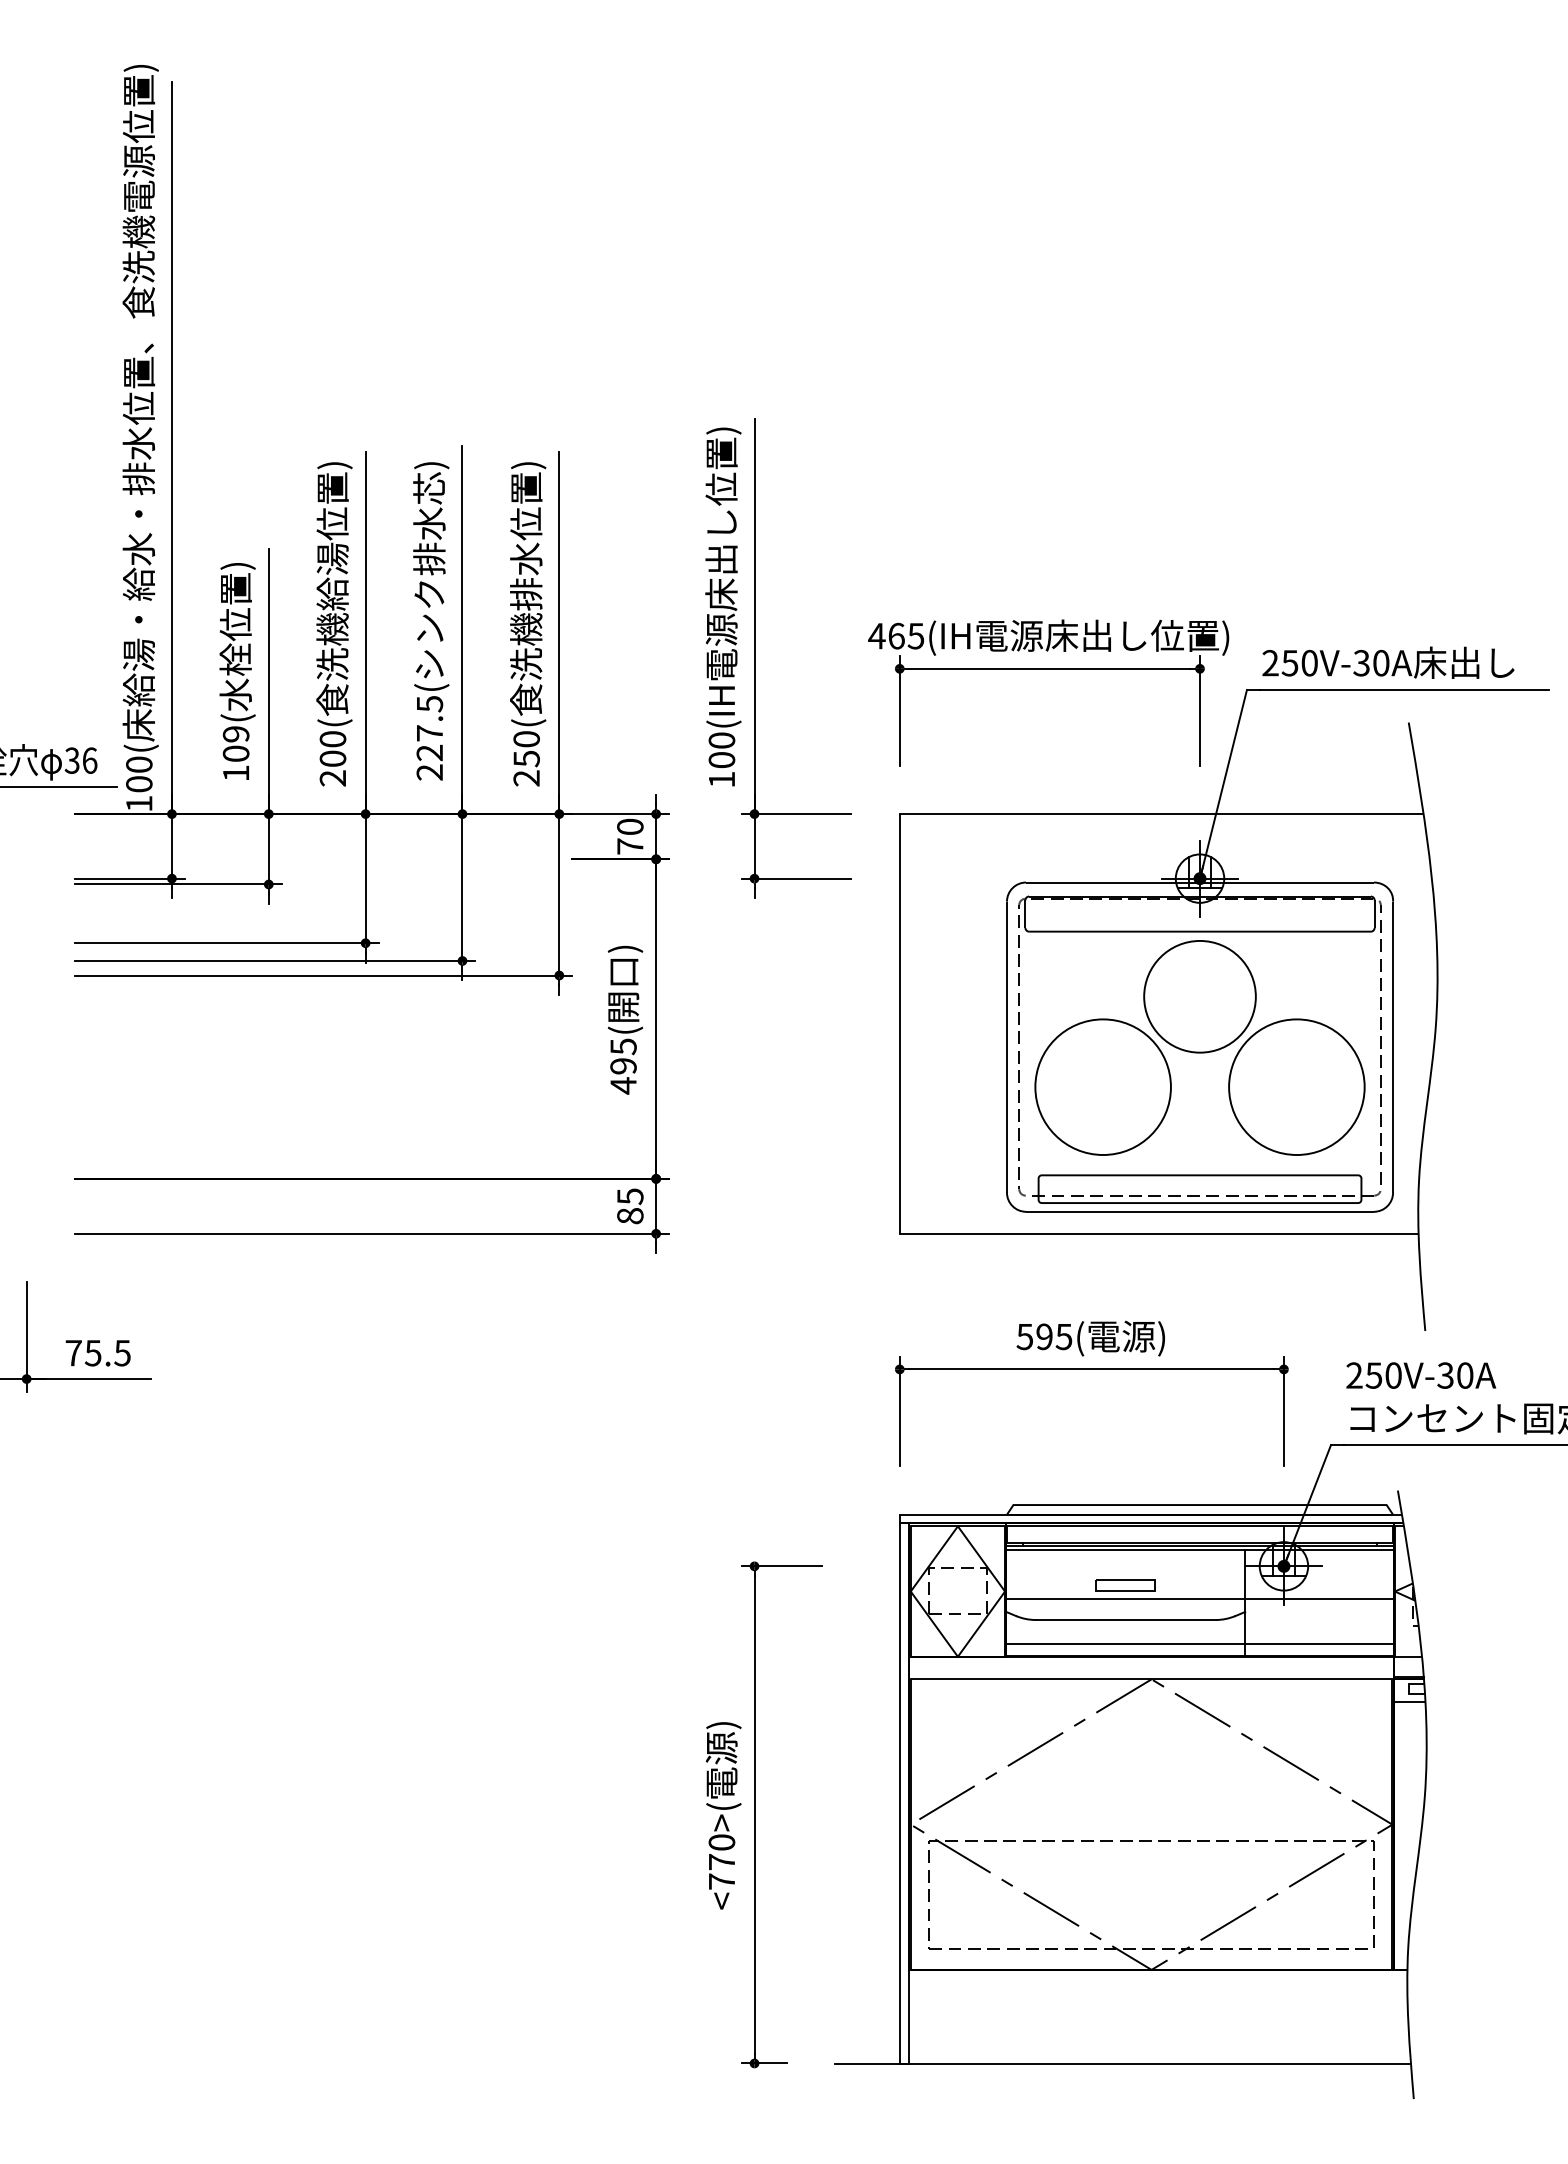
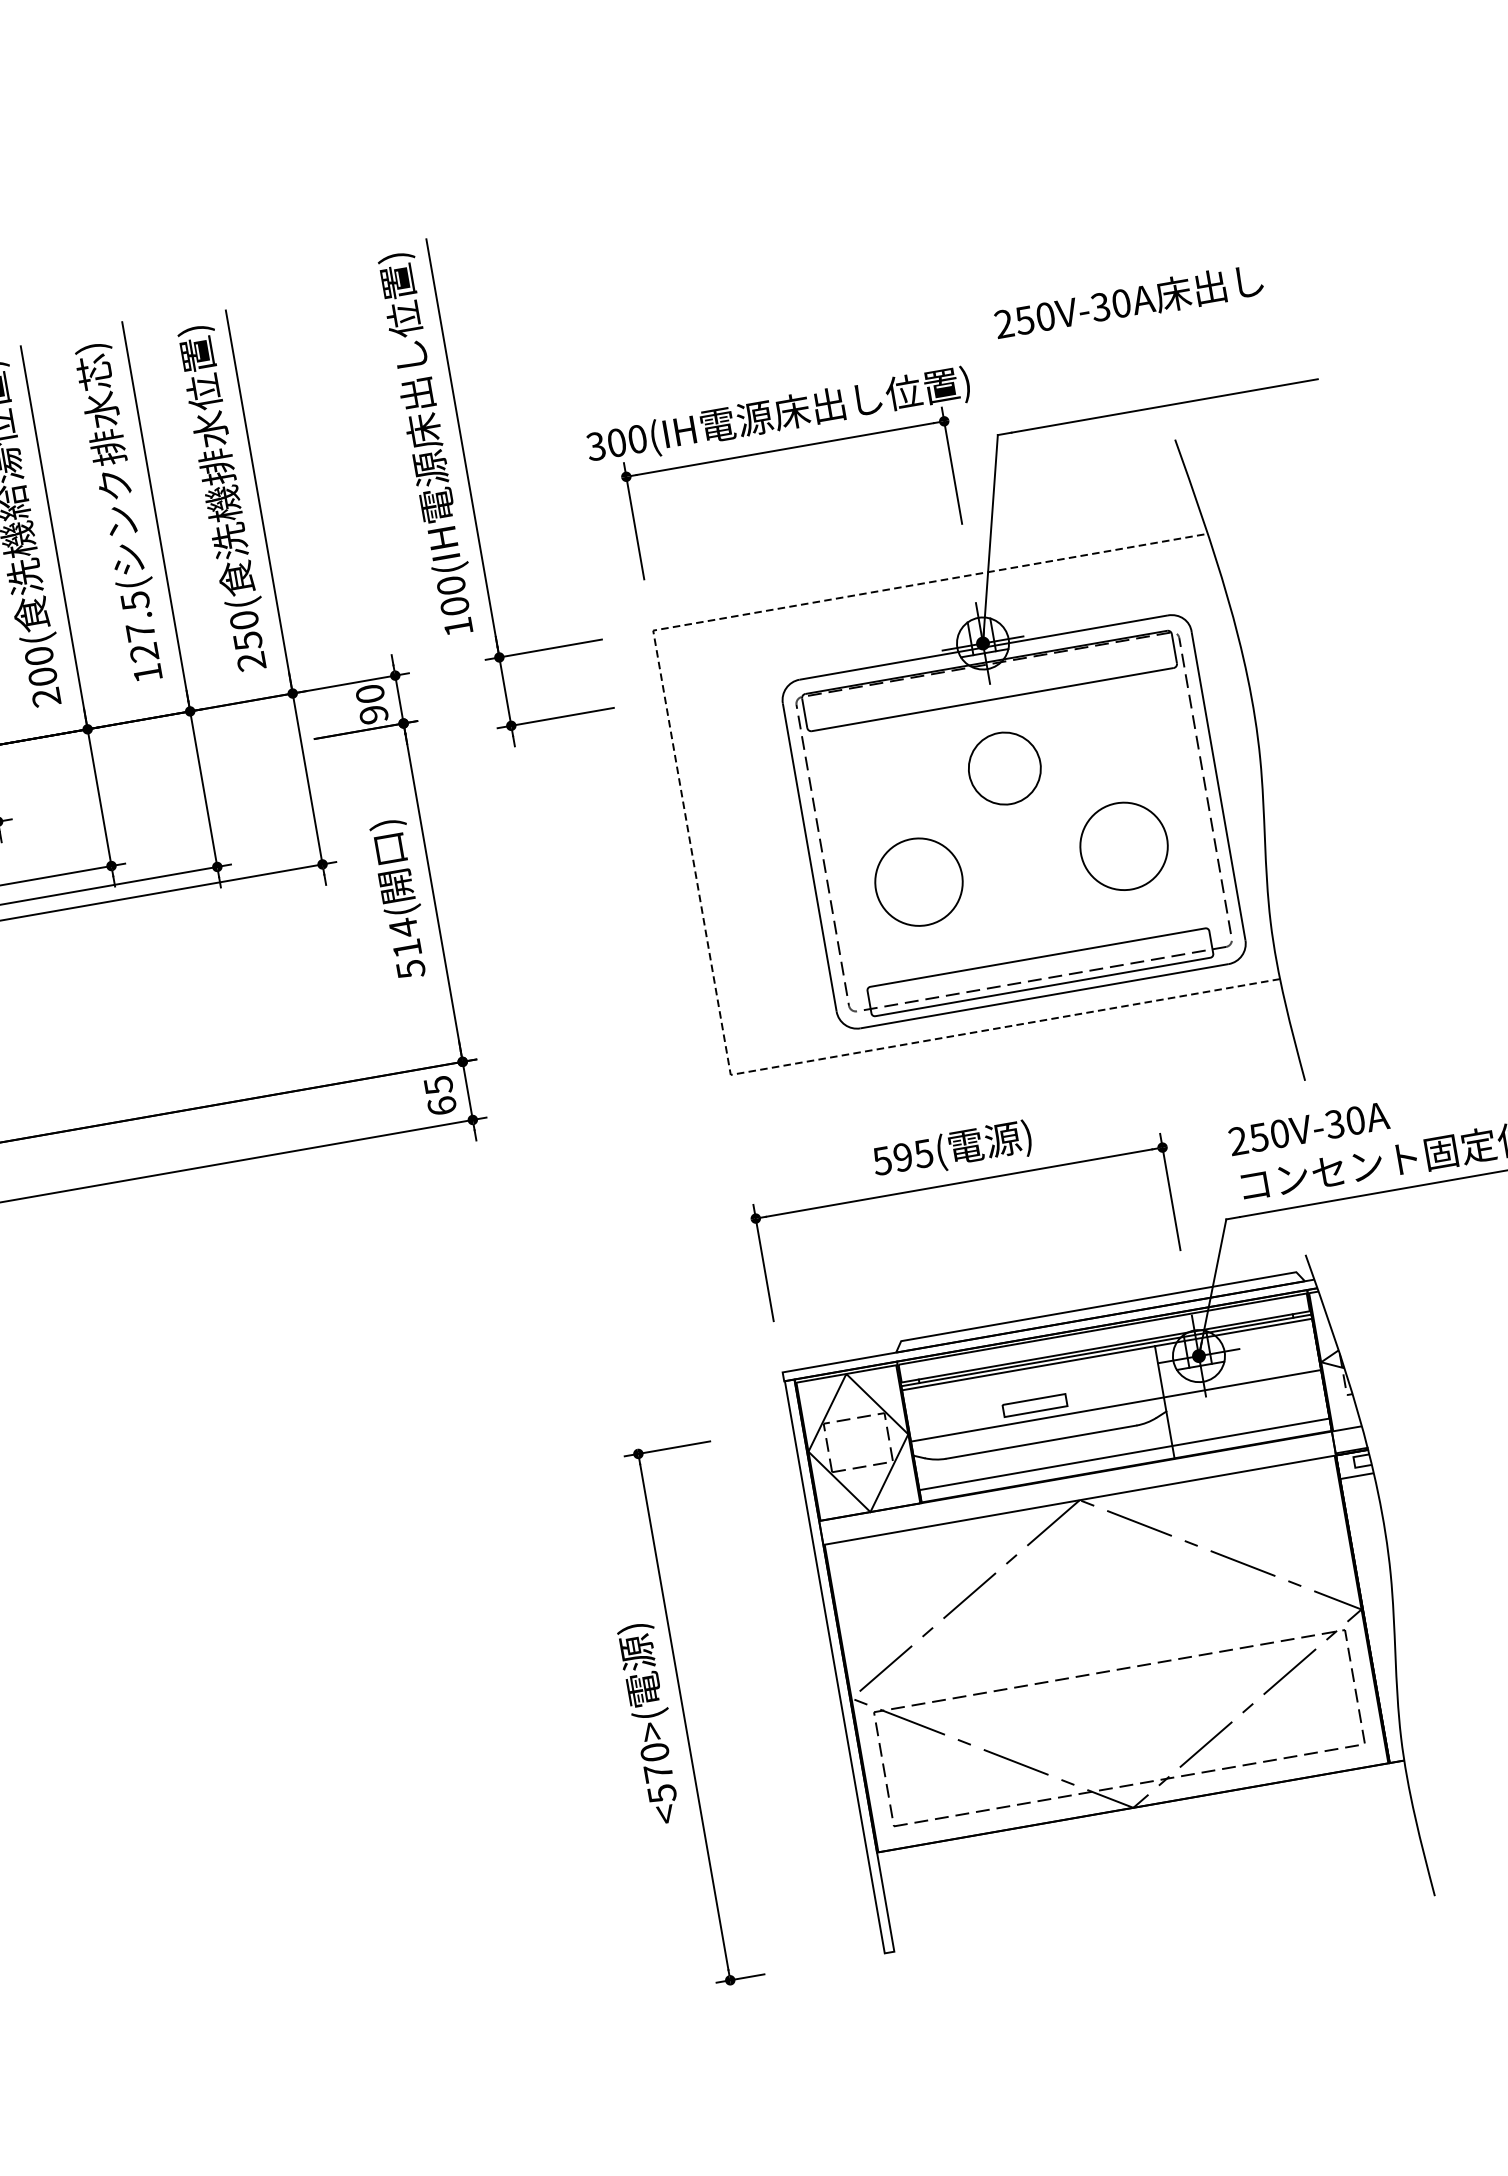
text: (896, 635) -> (616, 442), 465 -> 300
text: (1388, 662) -> (1128, 301), moved
text: (429, 772) -> (147, 673), 227.5( -> 127.5(
text: (630, 846) -> (374, 714), 70 -> 90
circle: (1199, 996) -> (1004, 768), size x0.6
line: (899, 1020) -> (691, 849), solid -> dashed
text: (623, 1066) -> (407, 948), 495( -> 514(
circle: (1102, 1087) -> (918, 882), size x0.6
circle: (1296, 1087) -> (1123, 846), size x0.6
text: (630, 1215) -> (442, 1105), 85 -> 65
text: (722, 1881) -> (662, 1793), <770> -> <570>
line: (1122, 2063) -> (1119, 1912), removed

